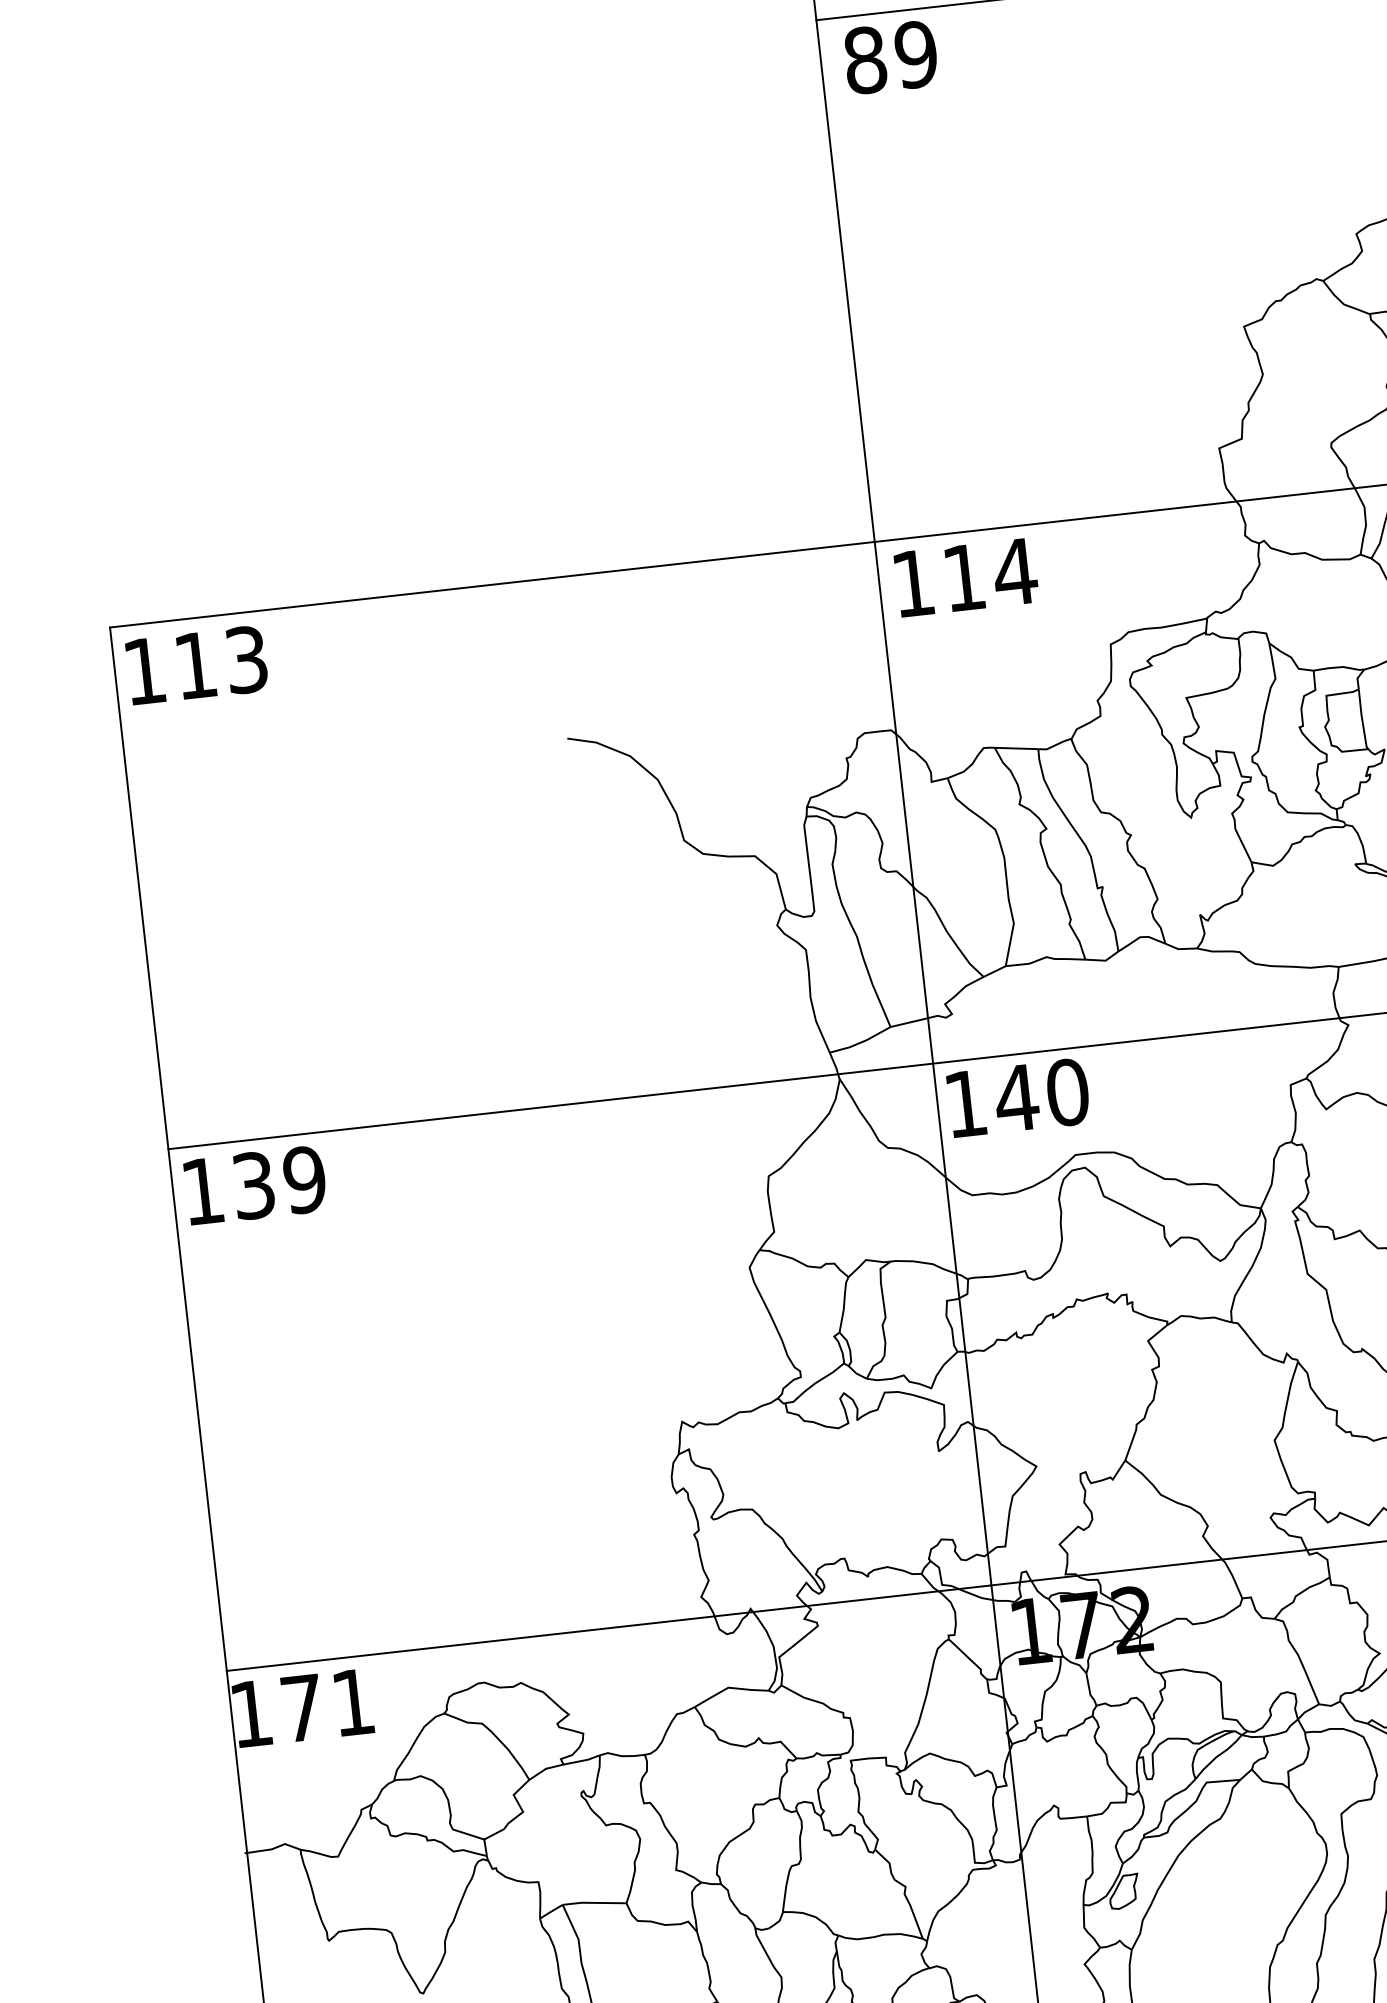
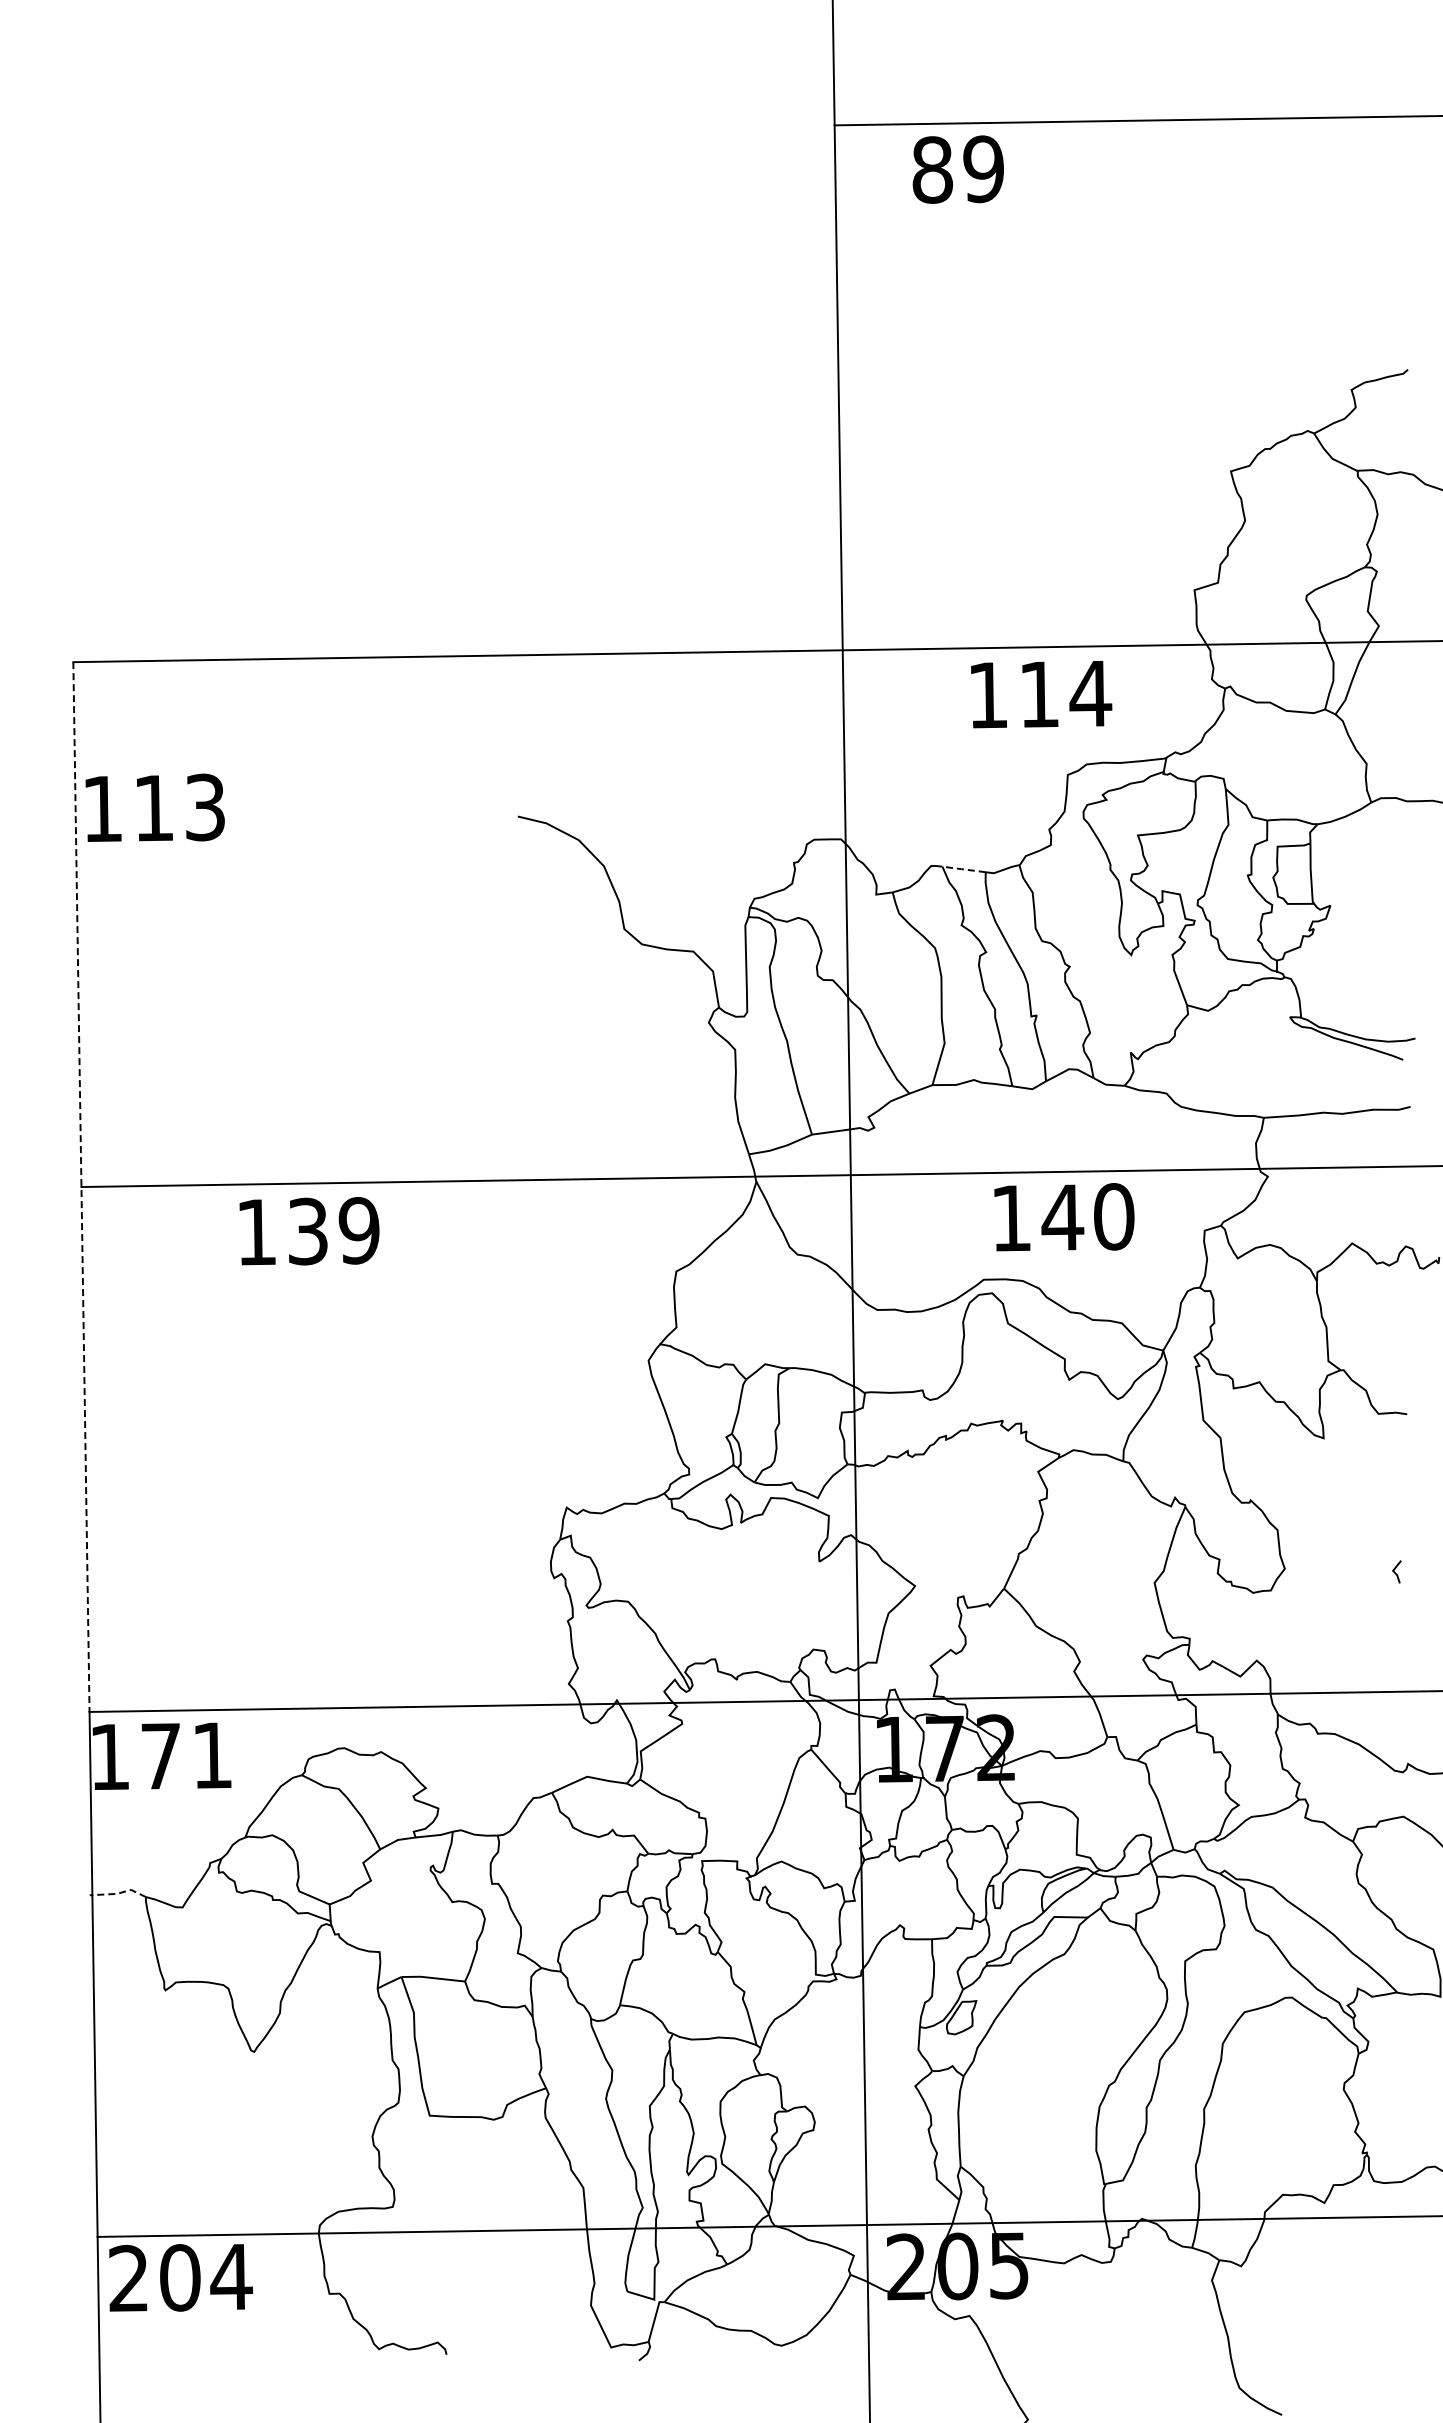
text: (890, 57) -> (957, 169), moved
text: (966, 577) -> (1041, 694), moved
text: (196, 664) -> (154, 807), moved
line: (1015, 748) -> (963, 869), solid -> dashed
text: (1018, 1097) -> (1064, 1217), moved
line: (168, 1149) -> (81, 1187), solid -> dashed
text: (255, 1185) -> (309, 1231), moved
line: (274, 1848) -> (119, 1893), solid -> dashed

